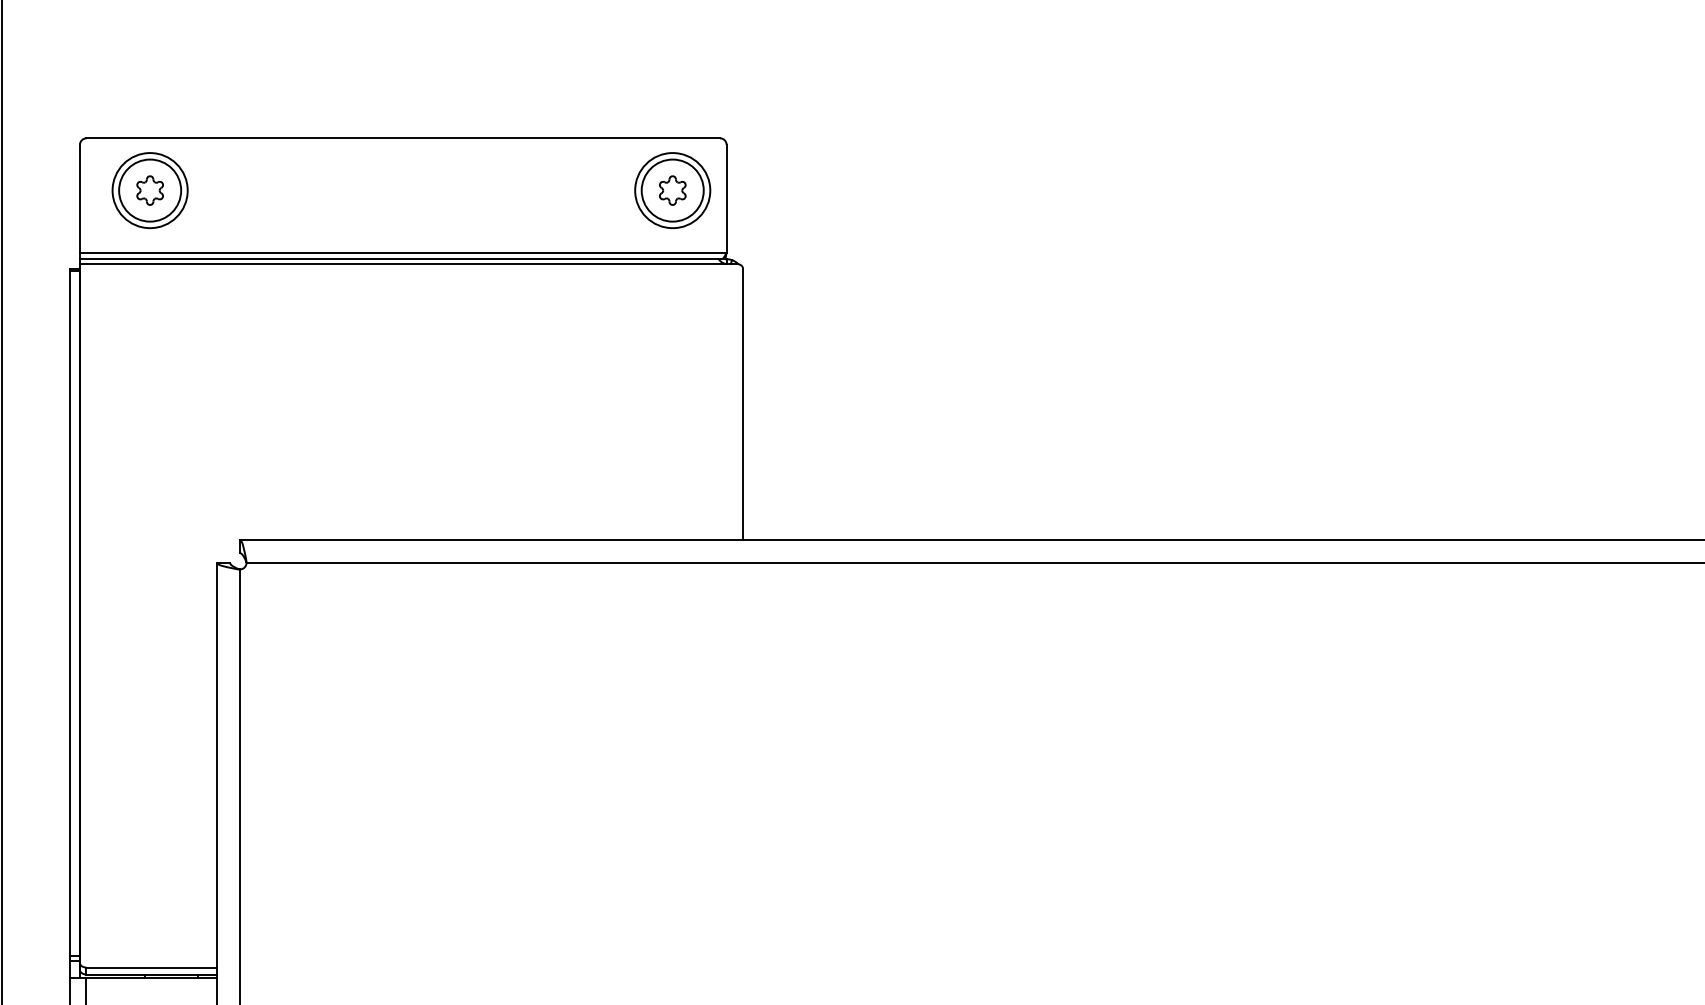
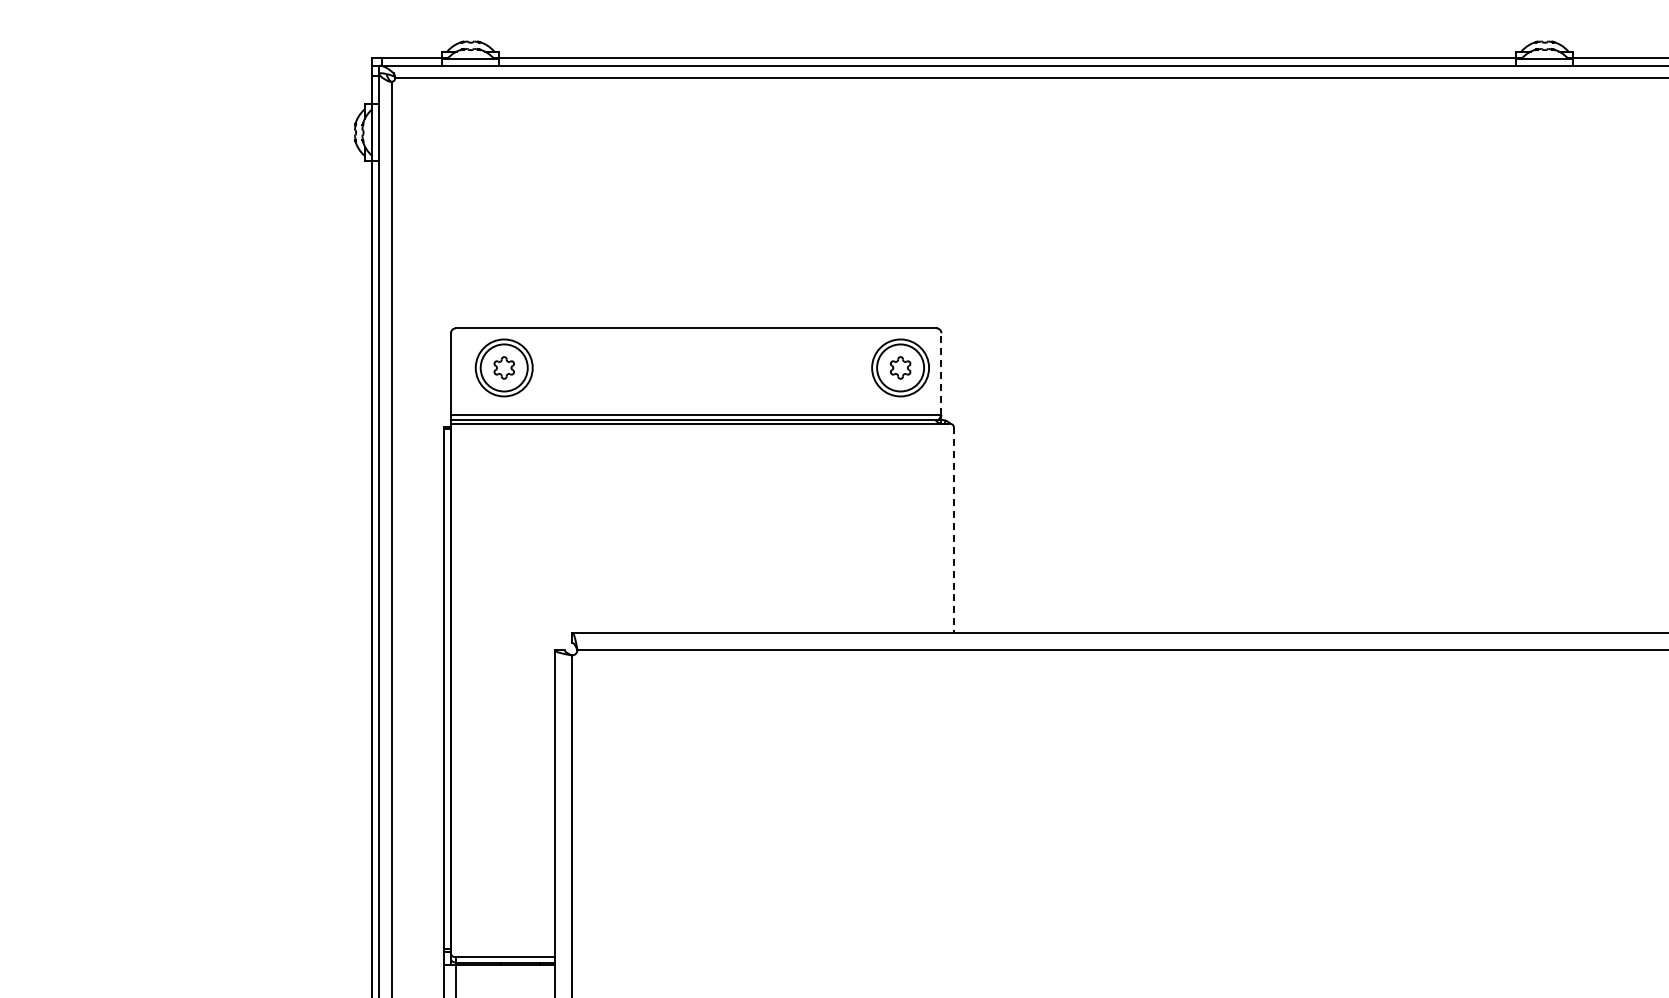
line: (726, 199) -> (941, 374), solid -> dashed
line: (742, 404) -> (953, 530), solid -> dashed

